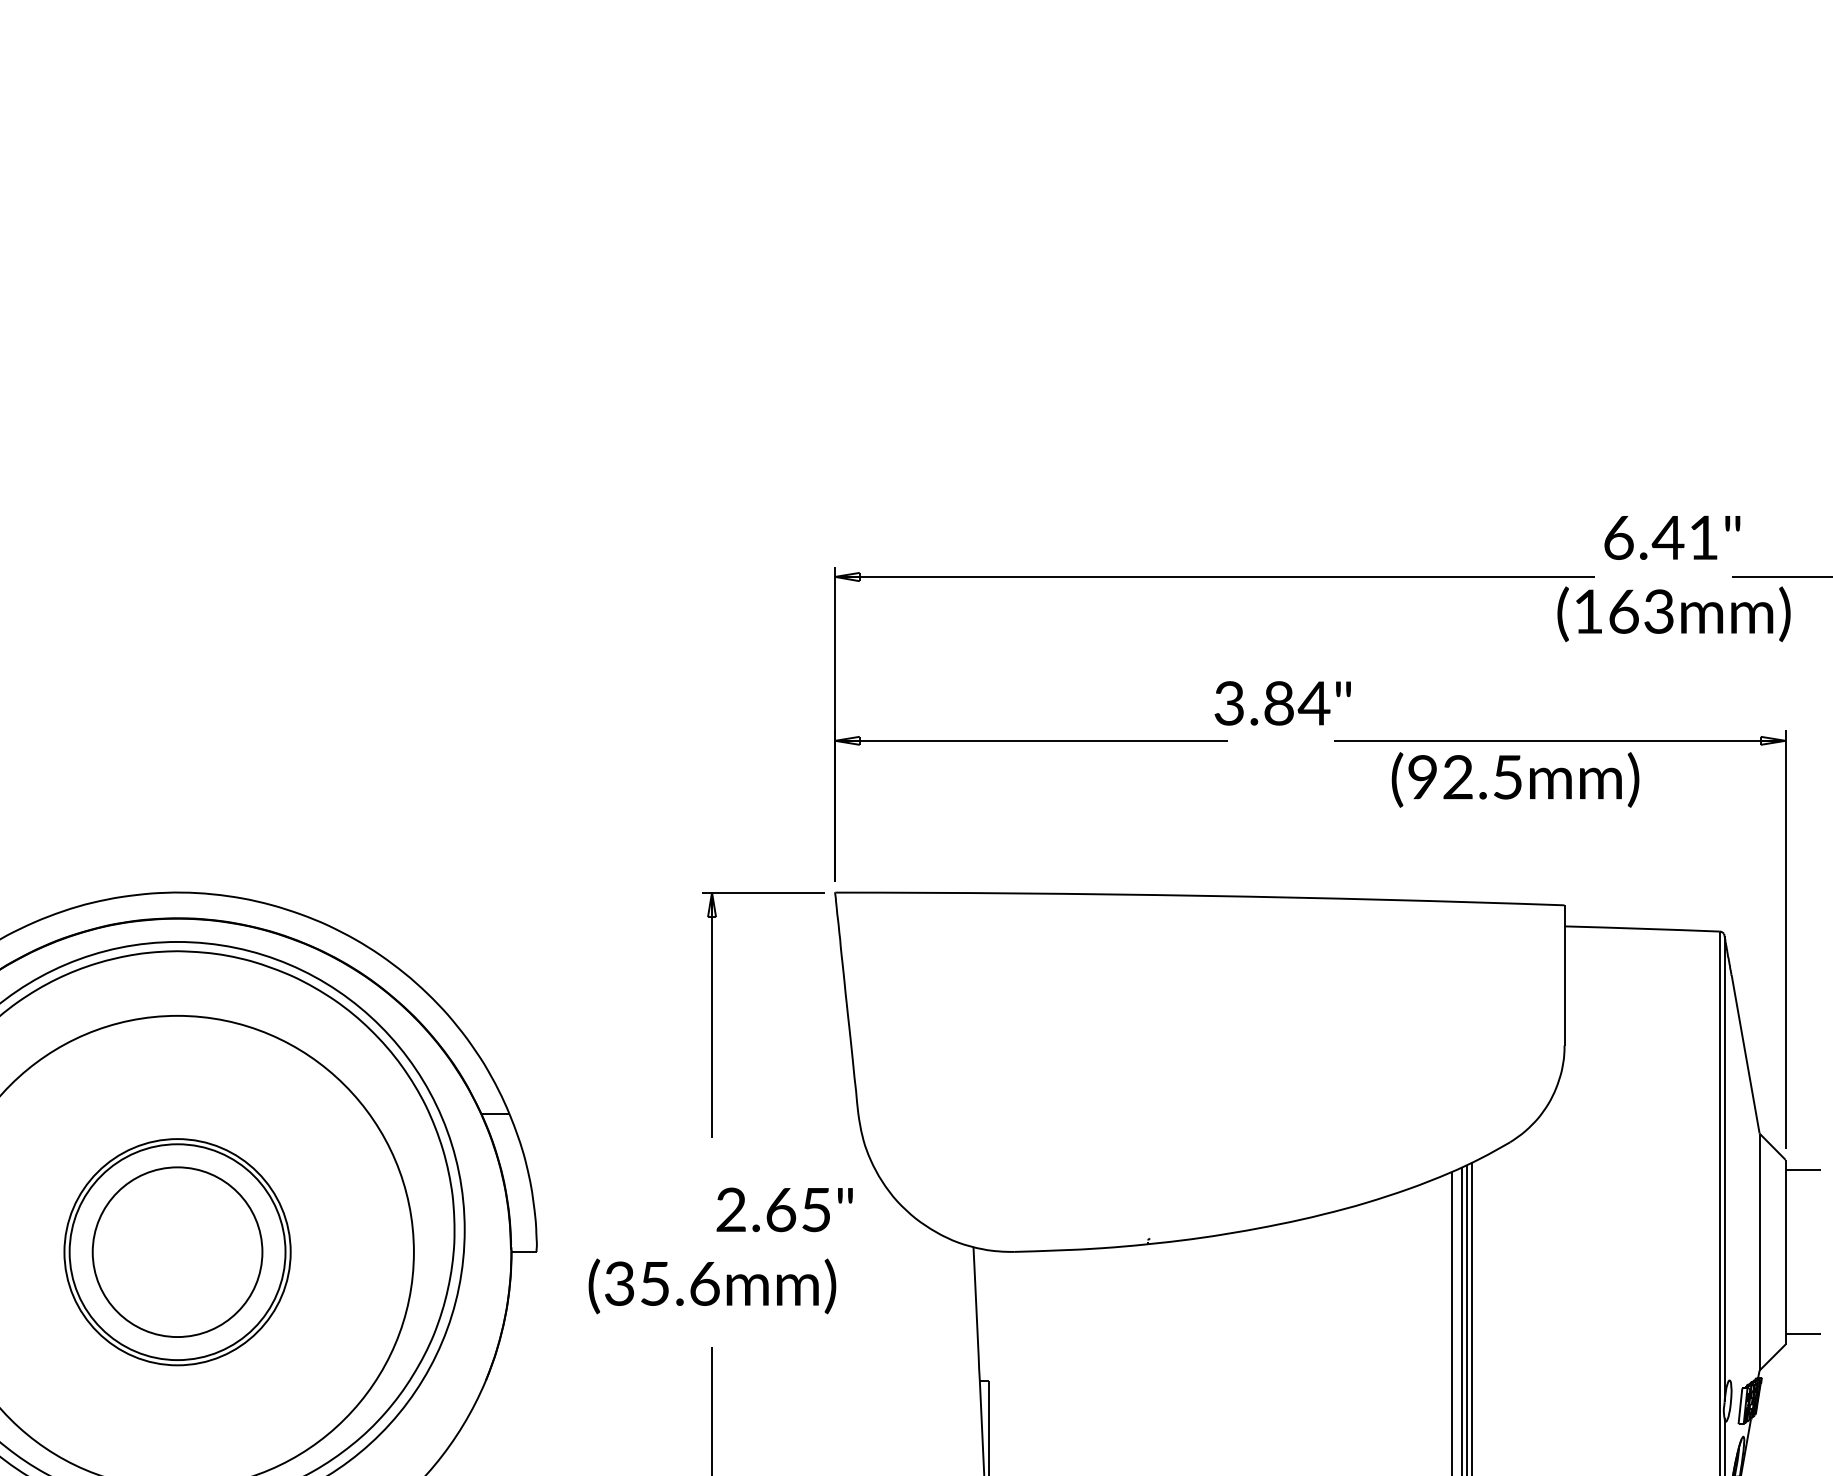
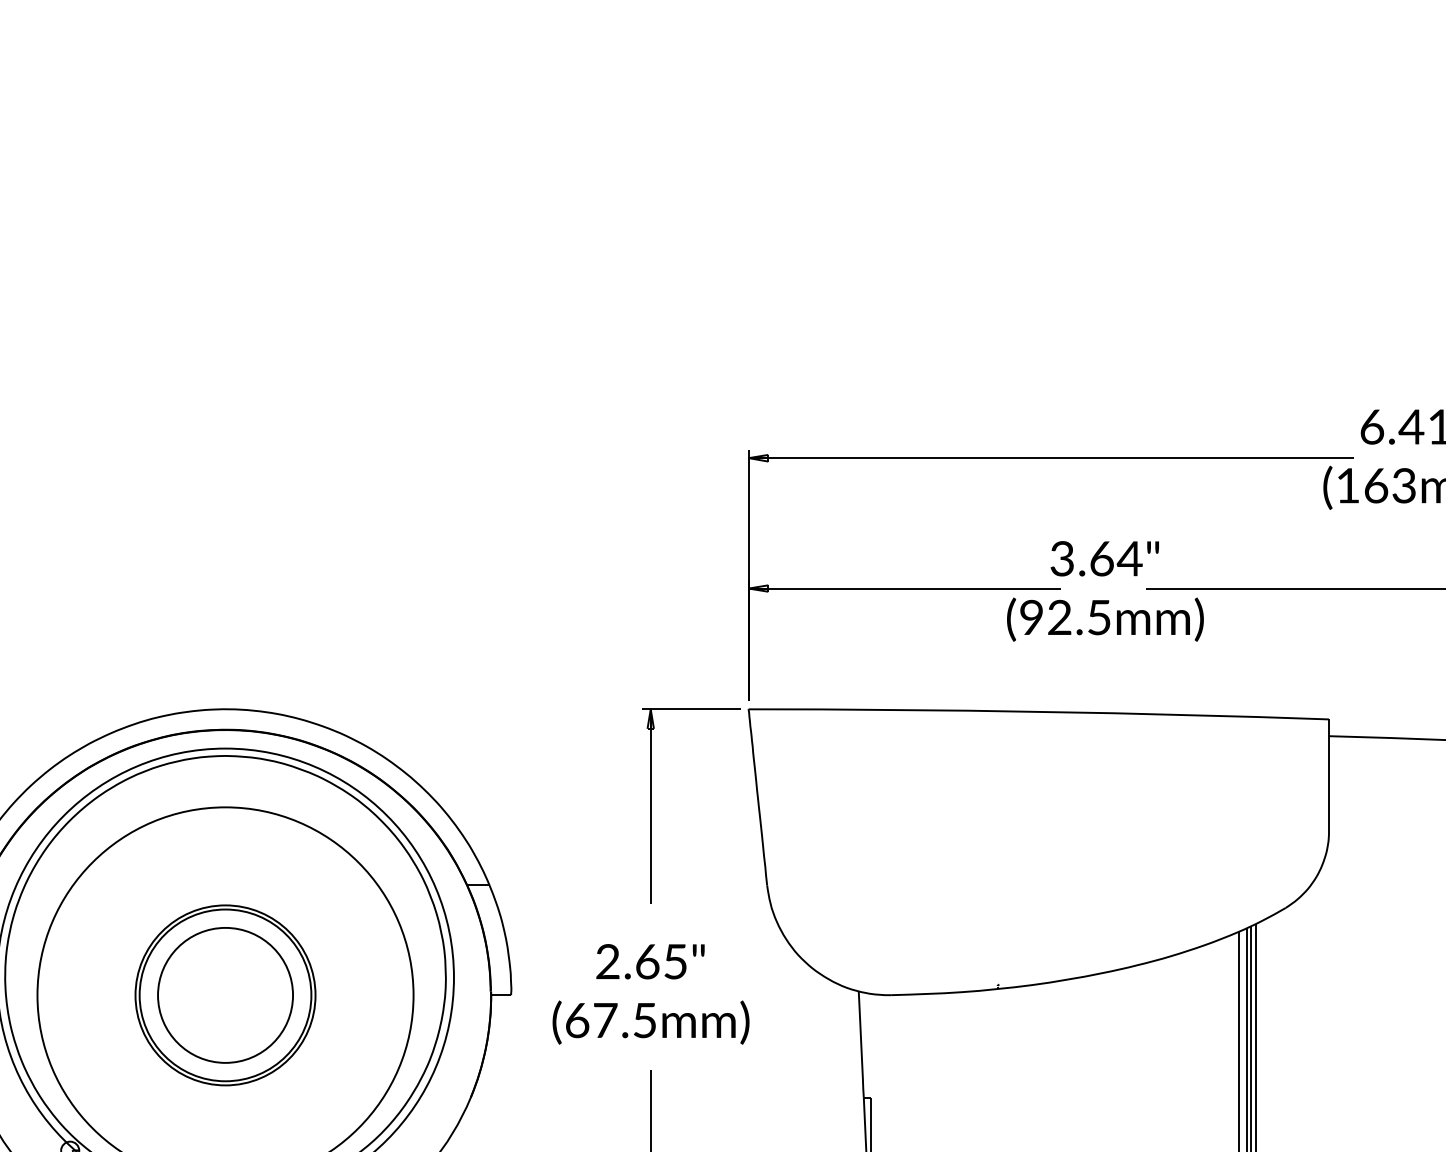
text: (1279, 702) -> (1102, 558), 3.84" -> 3.64"
text: (1515, 779) -> (1105, 619), moved
text: (784, 1209) -> (650, 961), moved
text: (662, 1283) -> (611, 1020), (35.6mm) -> (67.5mm)

